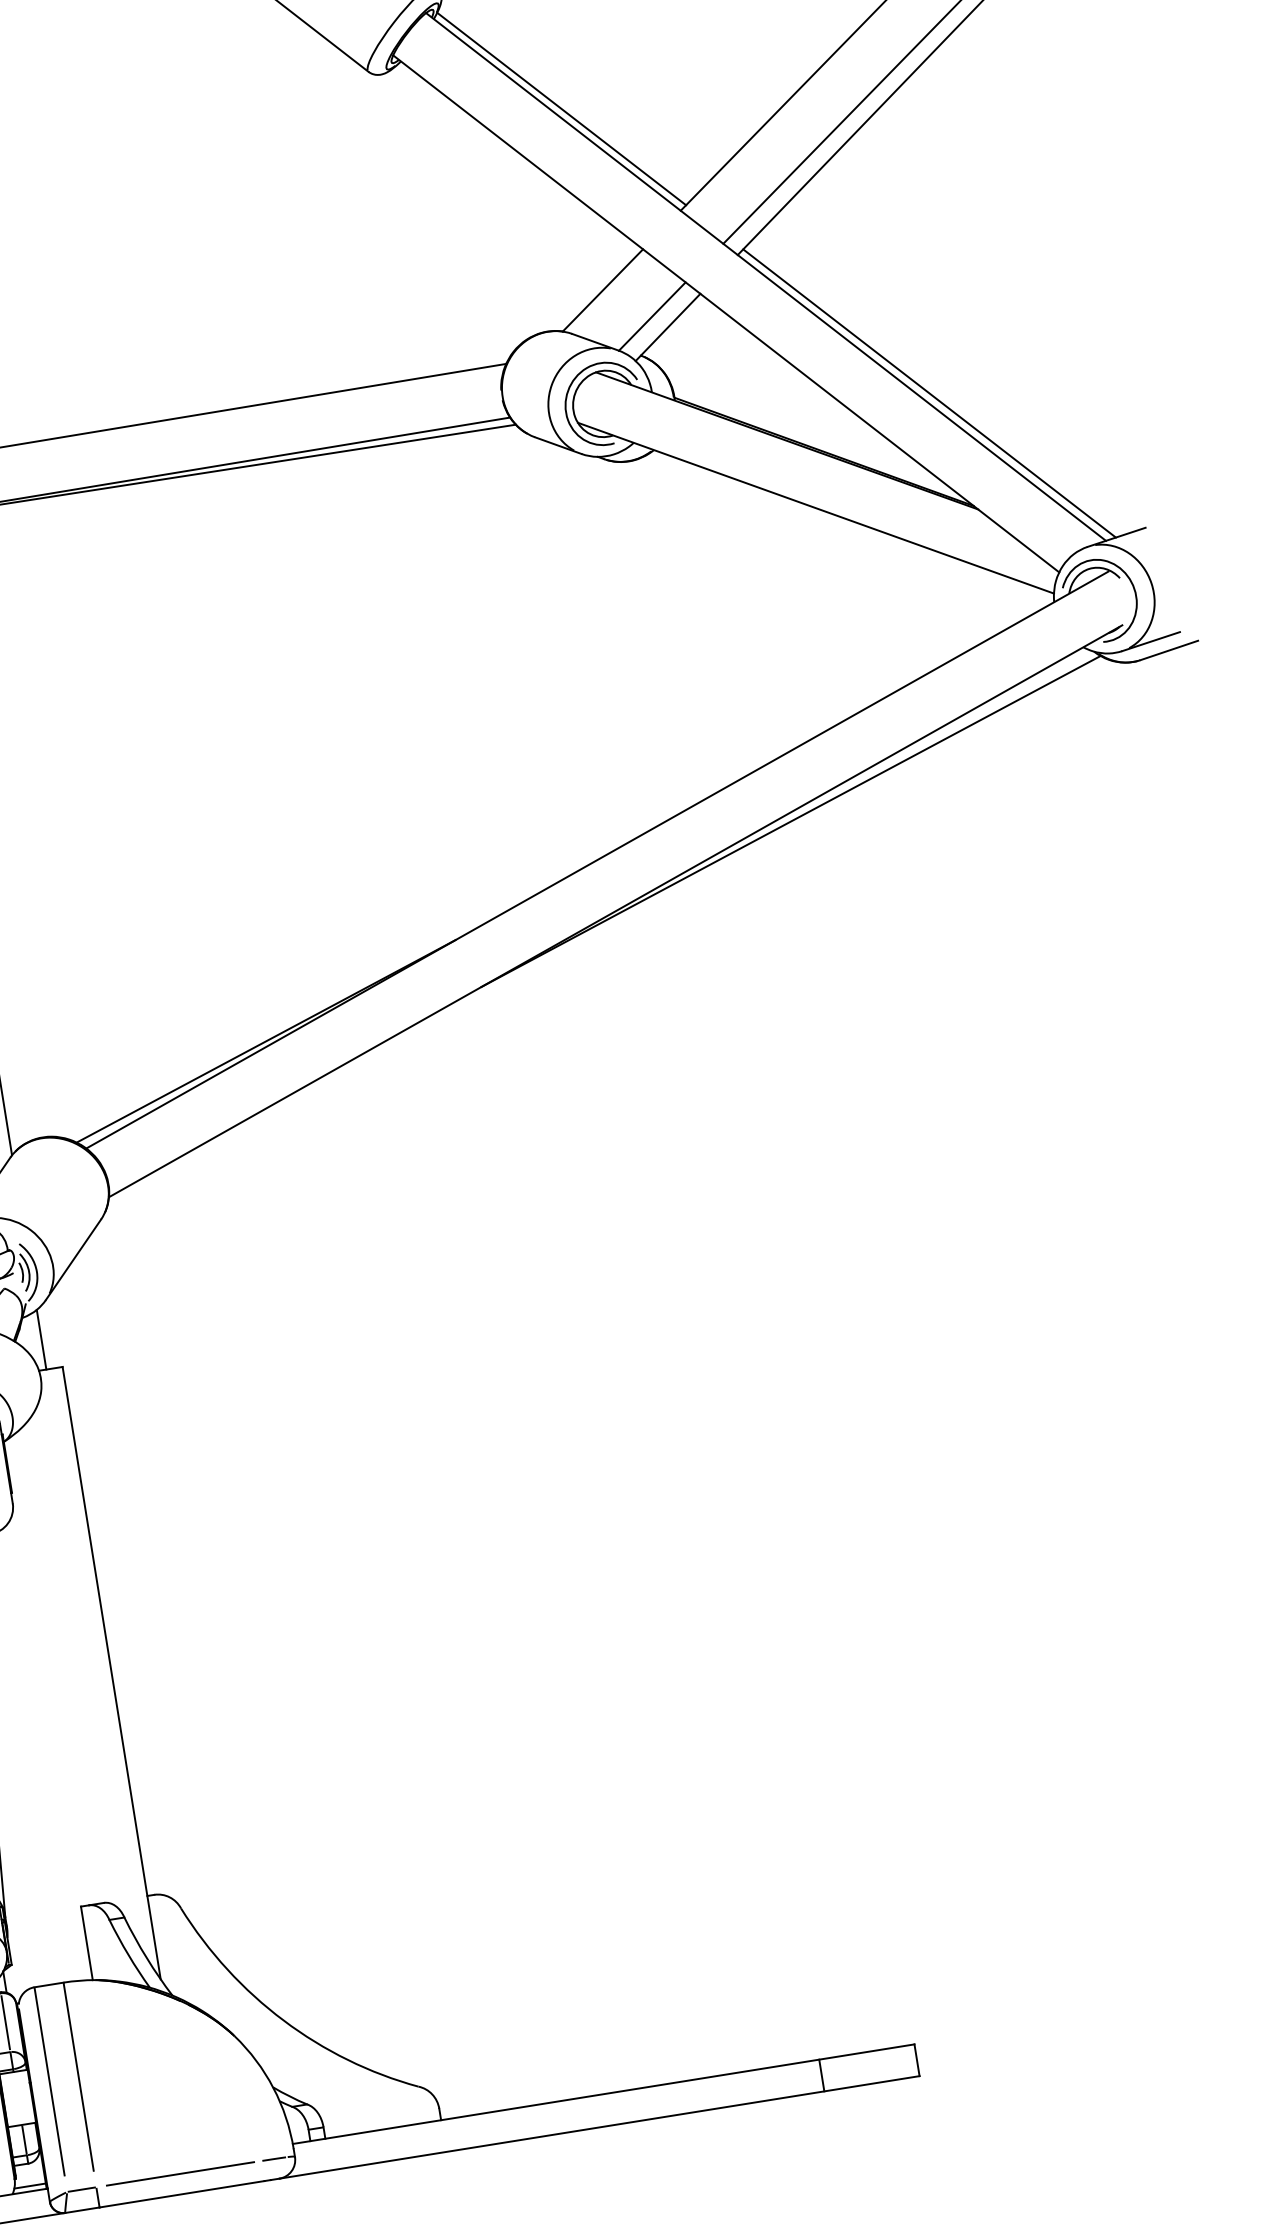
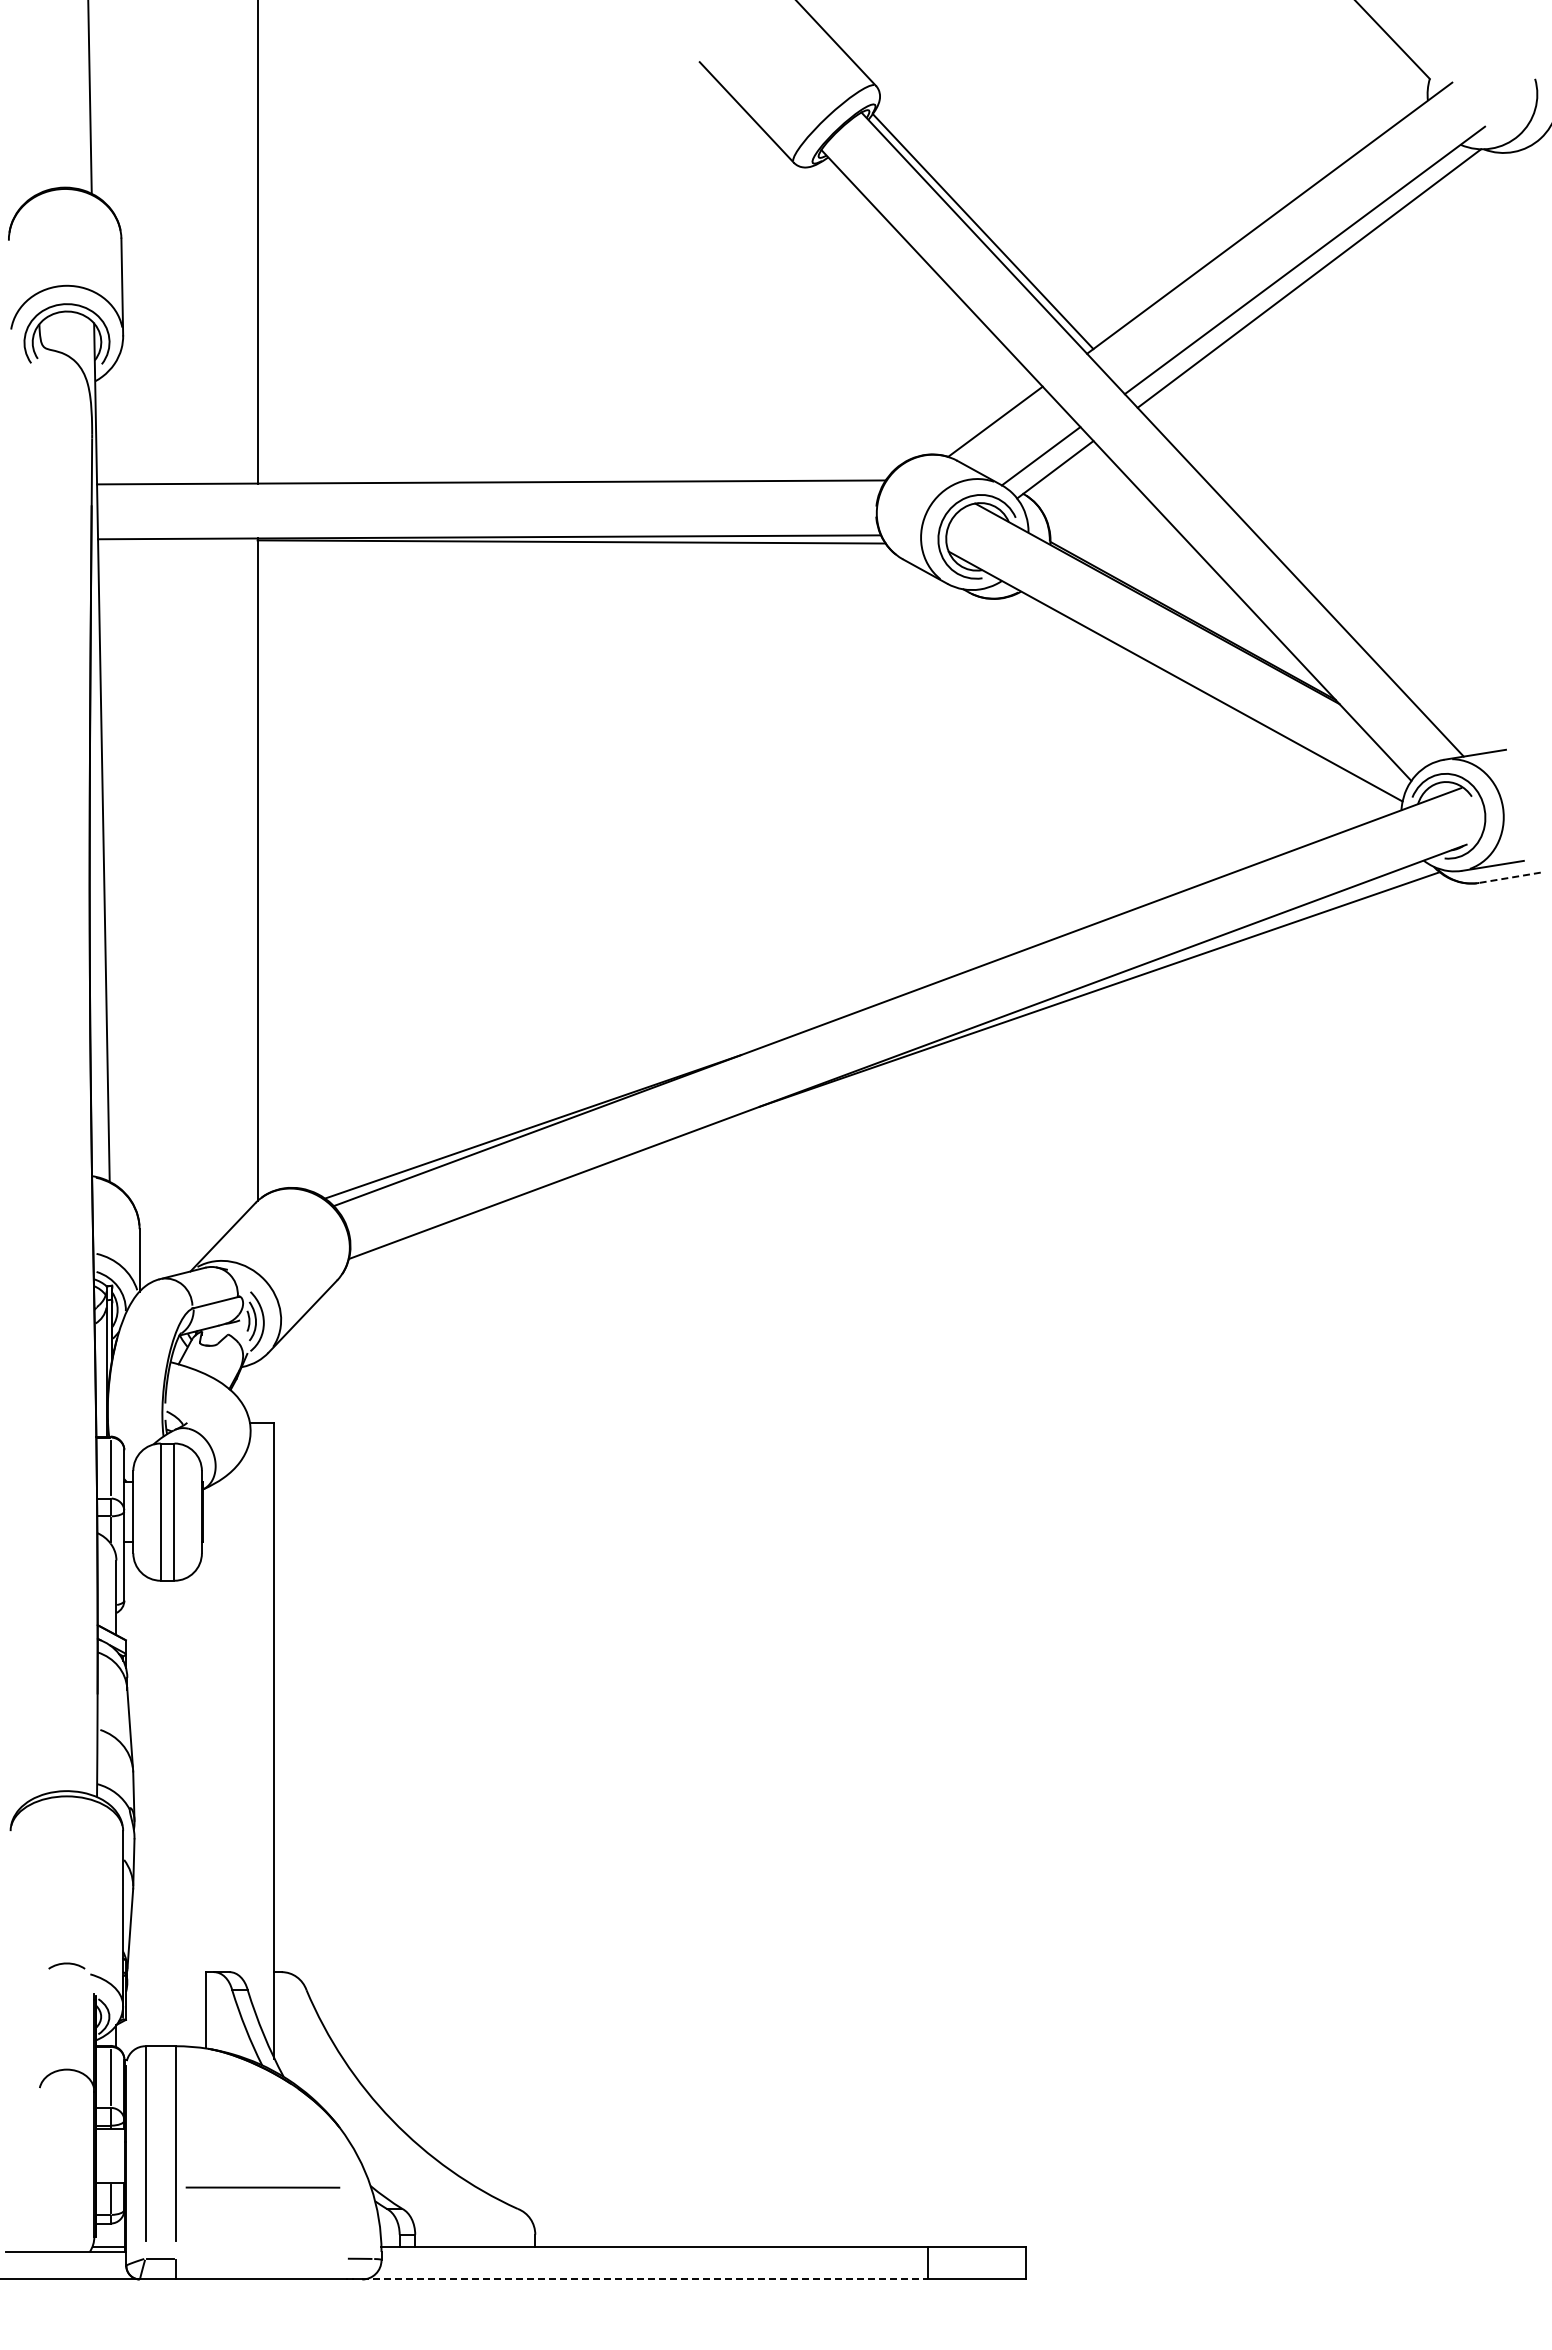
line: (929, 392) -> (1309, 578), removed
line: (1168, 650) -> (1509, 877), solid -> dashed
line: (41, 1339) -> (257, 1392), removed
line: (551, 2135) -> (644, 2279), solid -> dashed
line: (180, 2173) -> (262, 2187), moved

